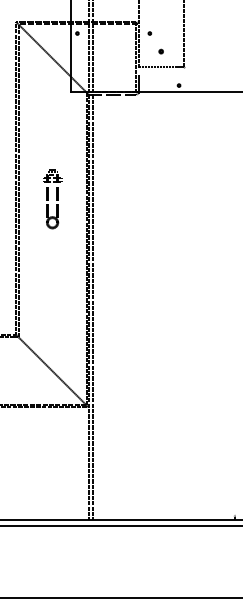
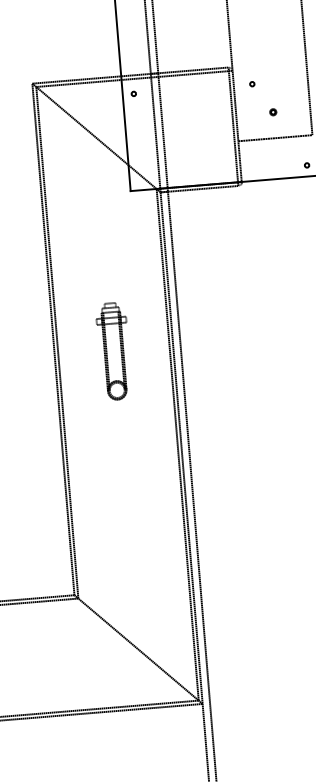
part: (52, 199) -> (114, 352), moved

